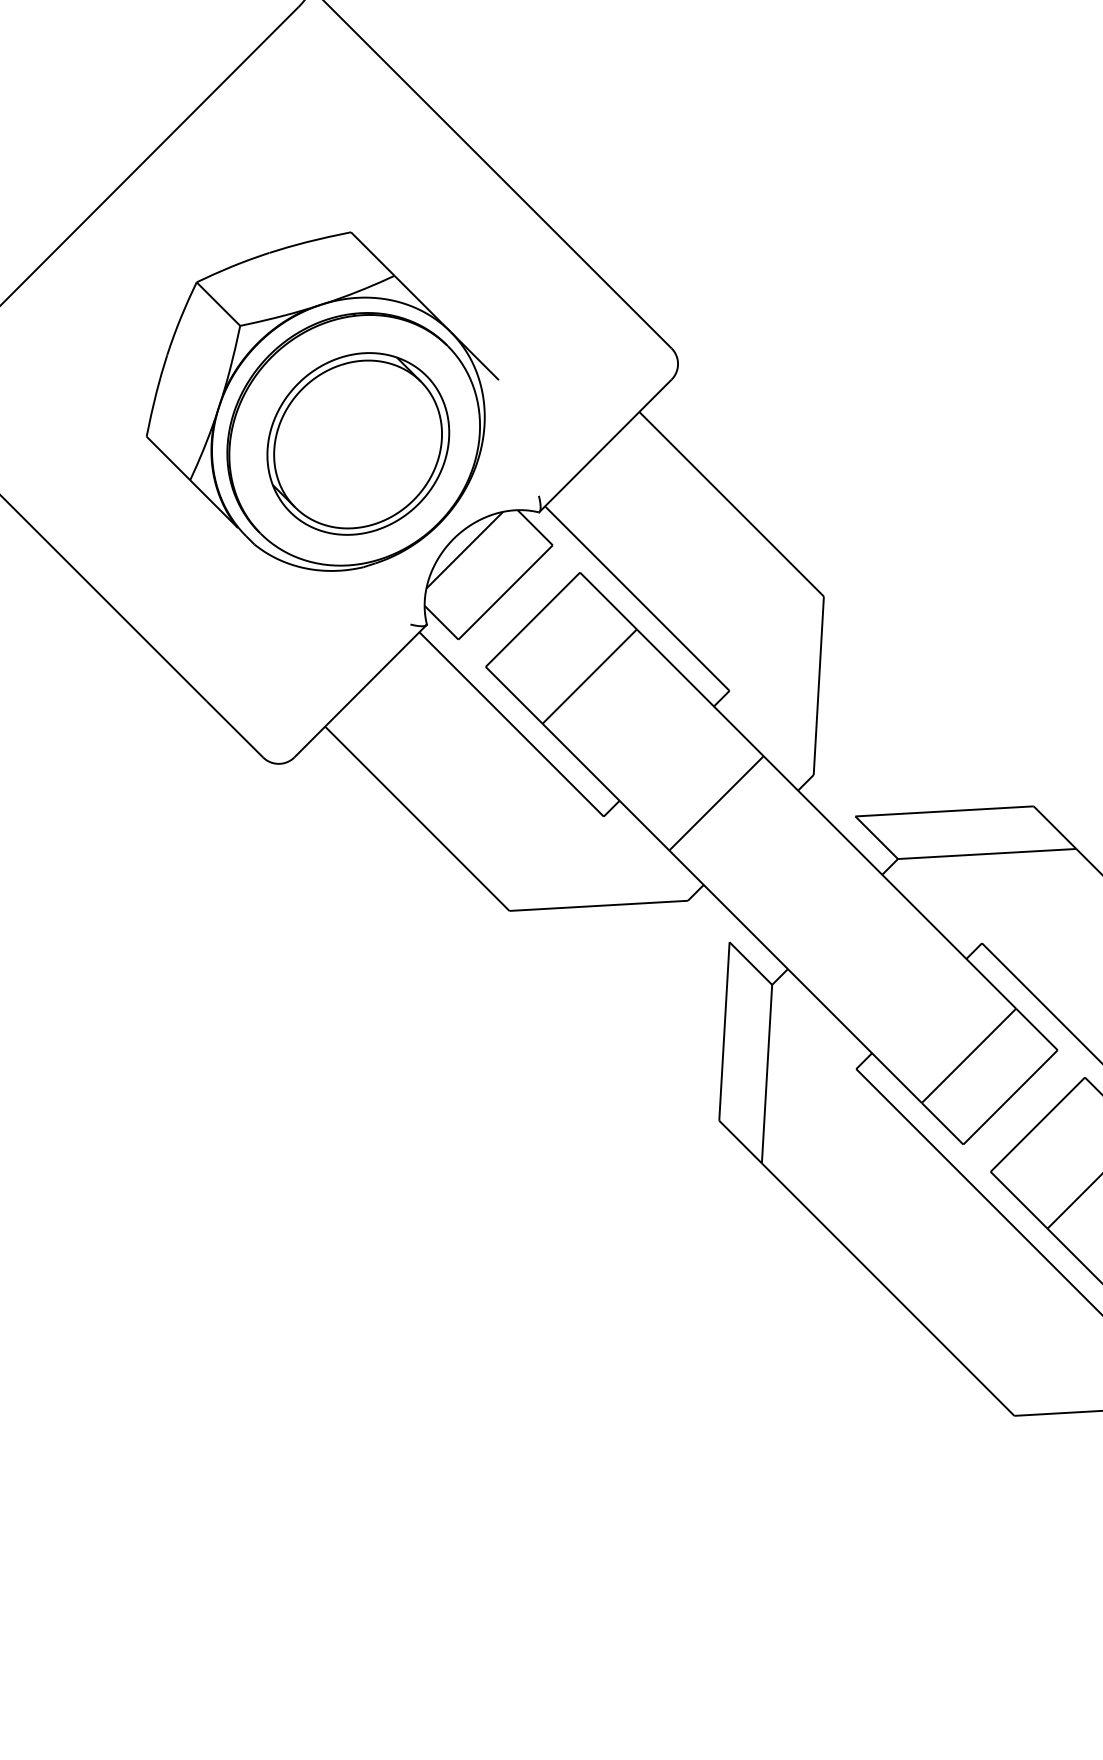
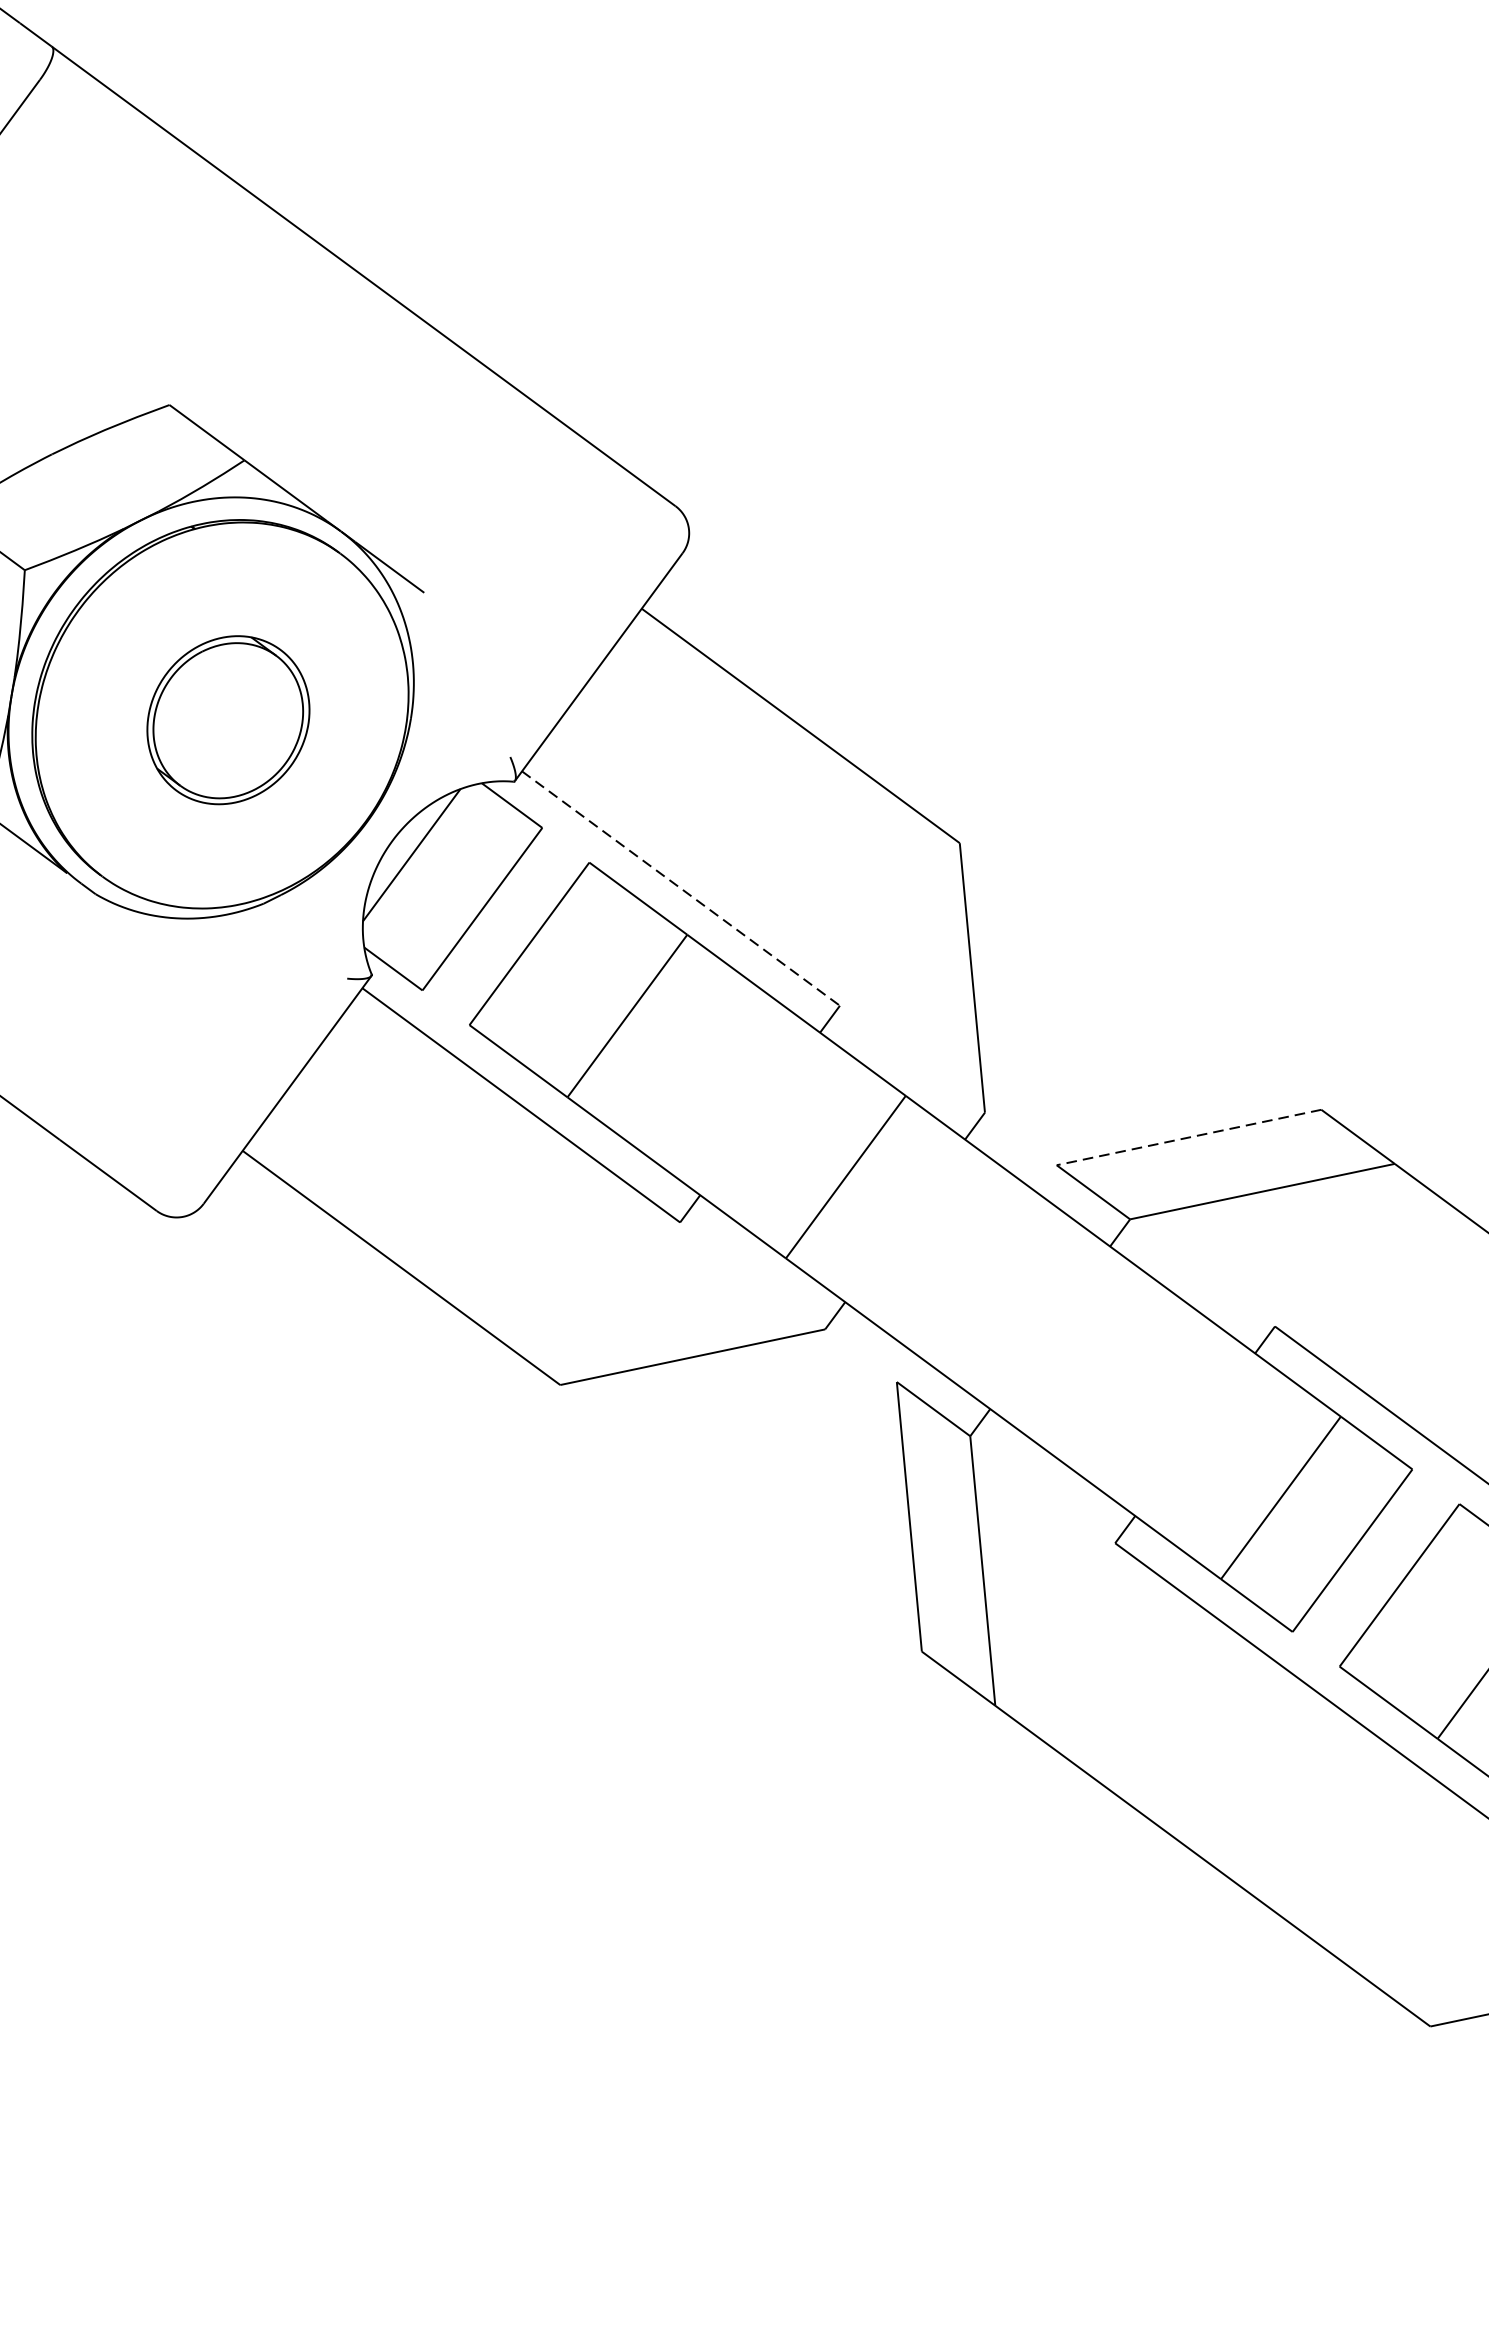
part: (358, 443) -> (228, 719), size x0.6
line: (637, 598) -> (681, 888), solid -> dashed
line: (944, 811) -> (1188, 1137), solid -> dashed

